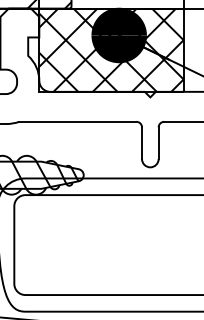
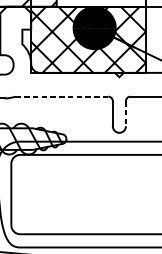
line: (77, 121) -> (61, 96), solid -> dashed
line: (158, 143) -> (125, 113), solid -> dashed

